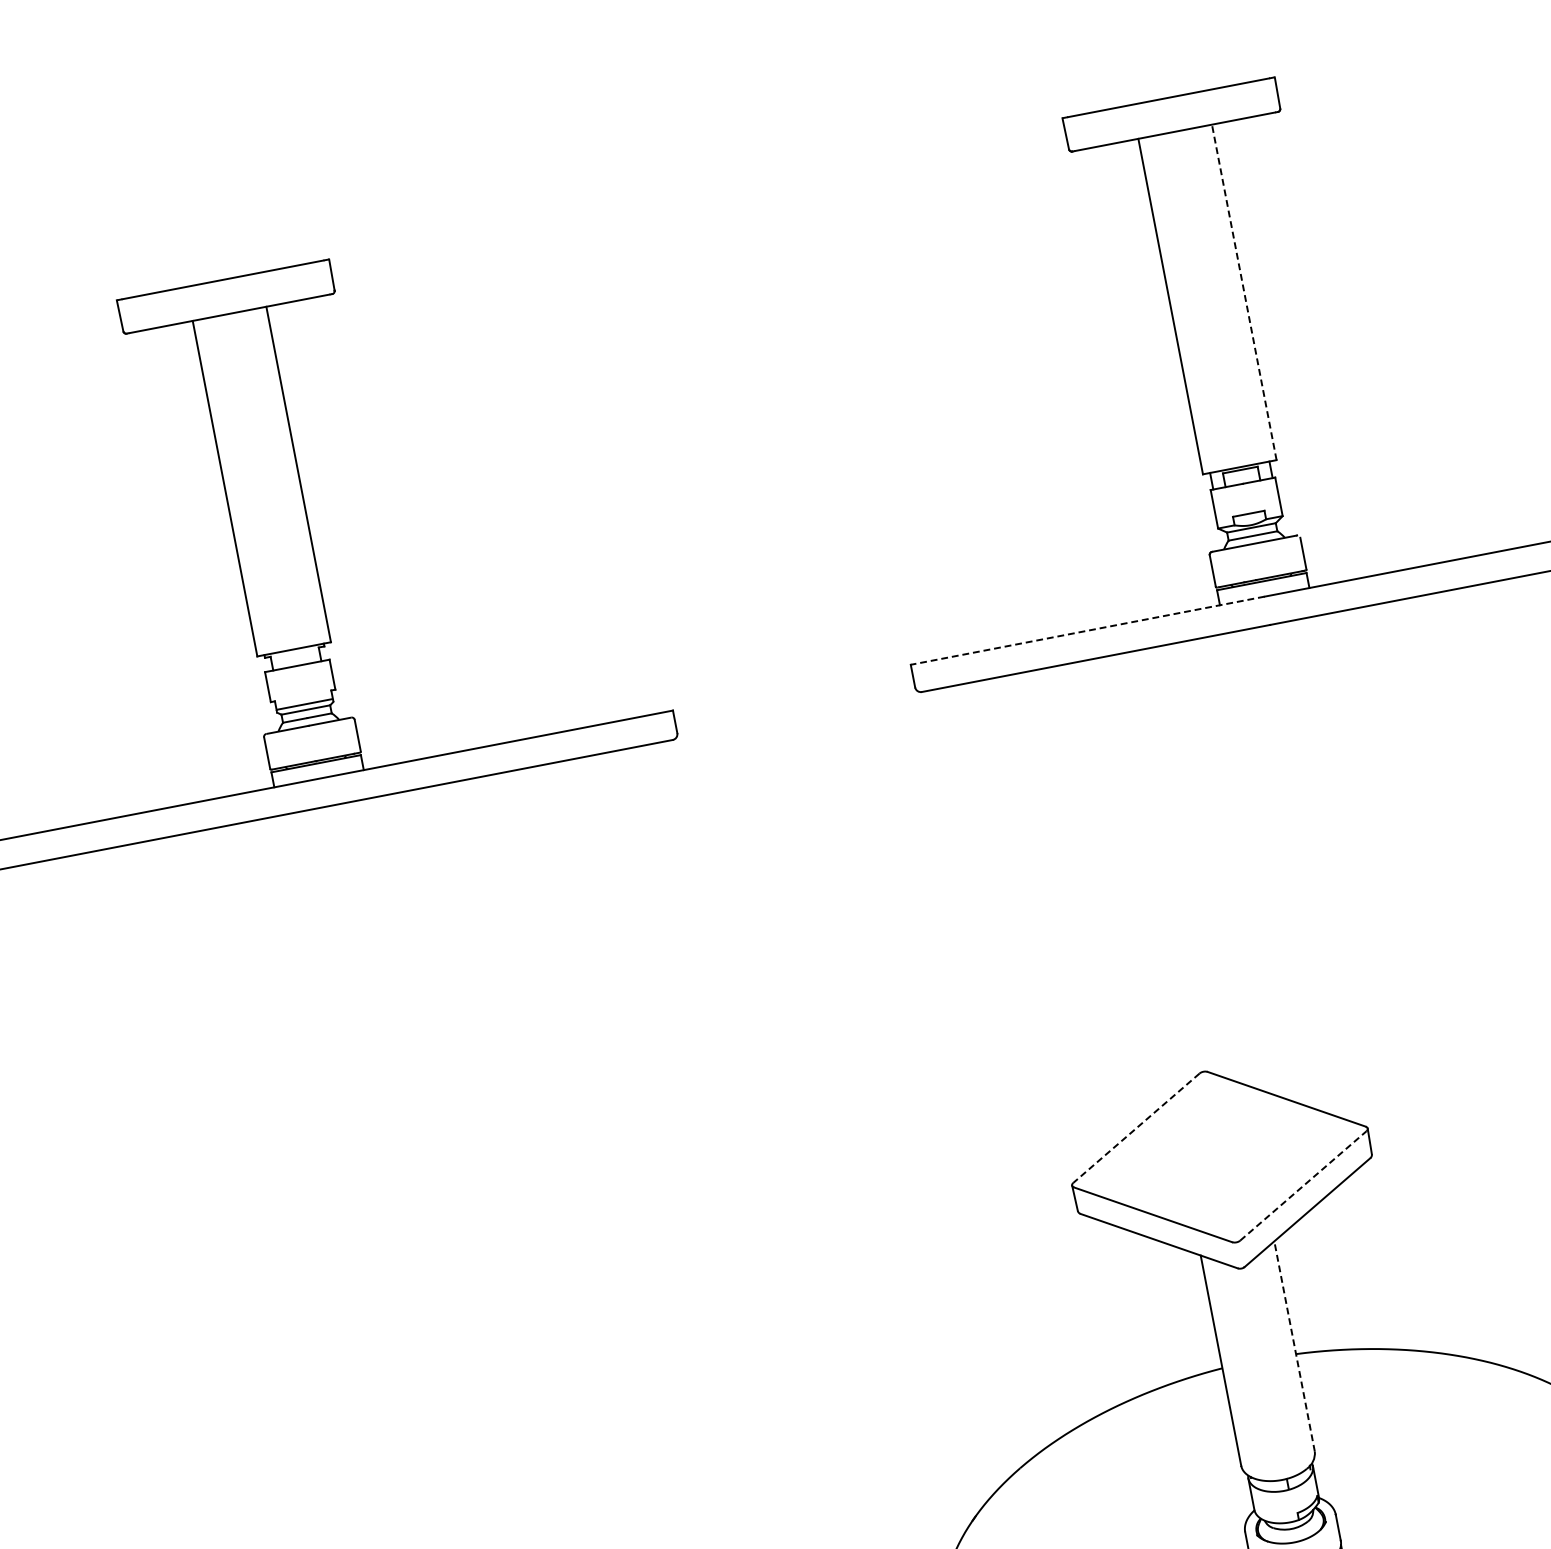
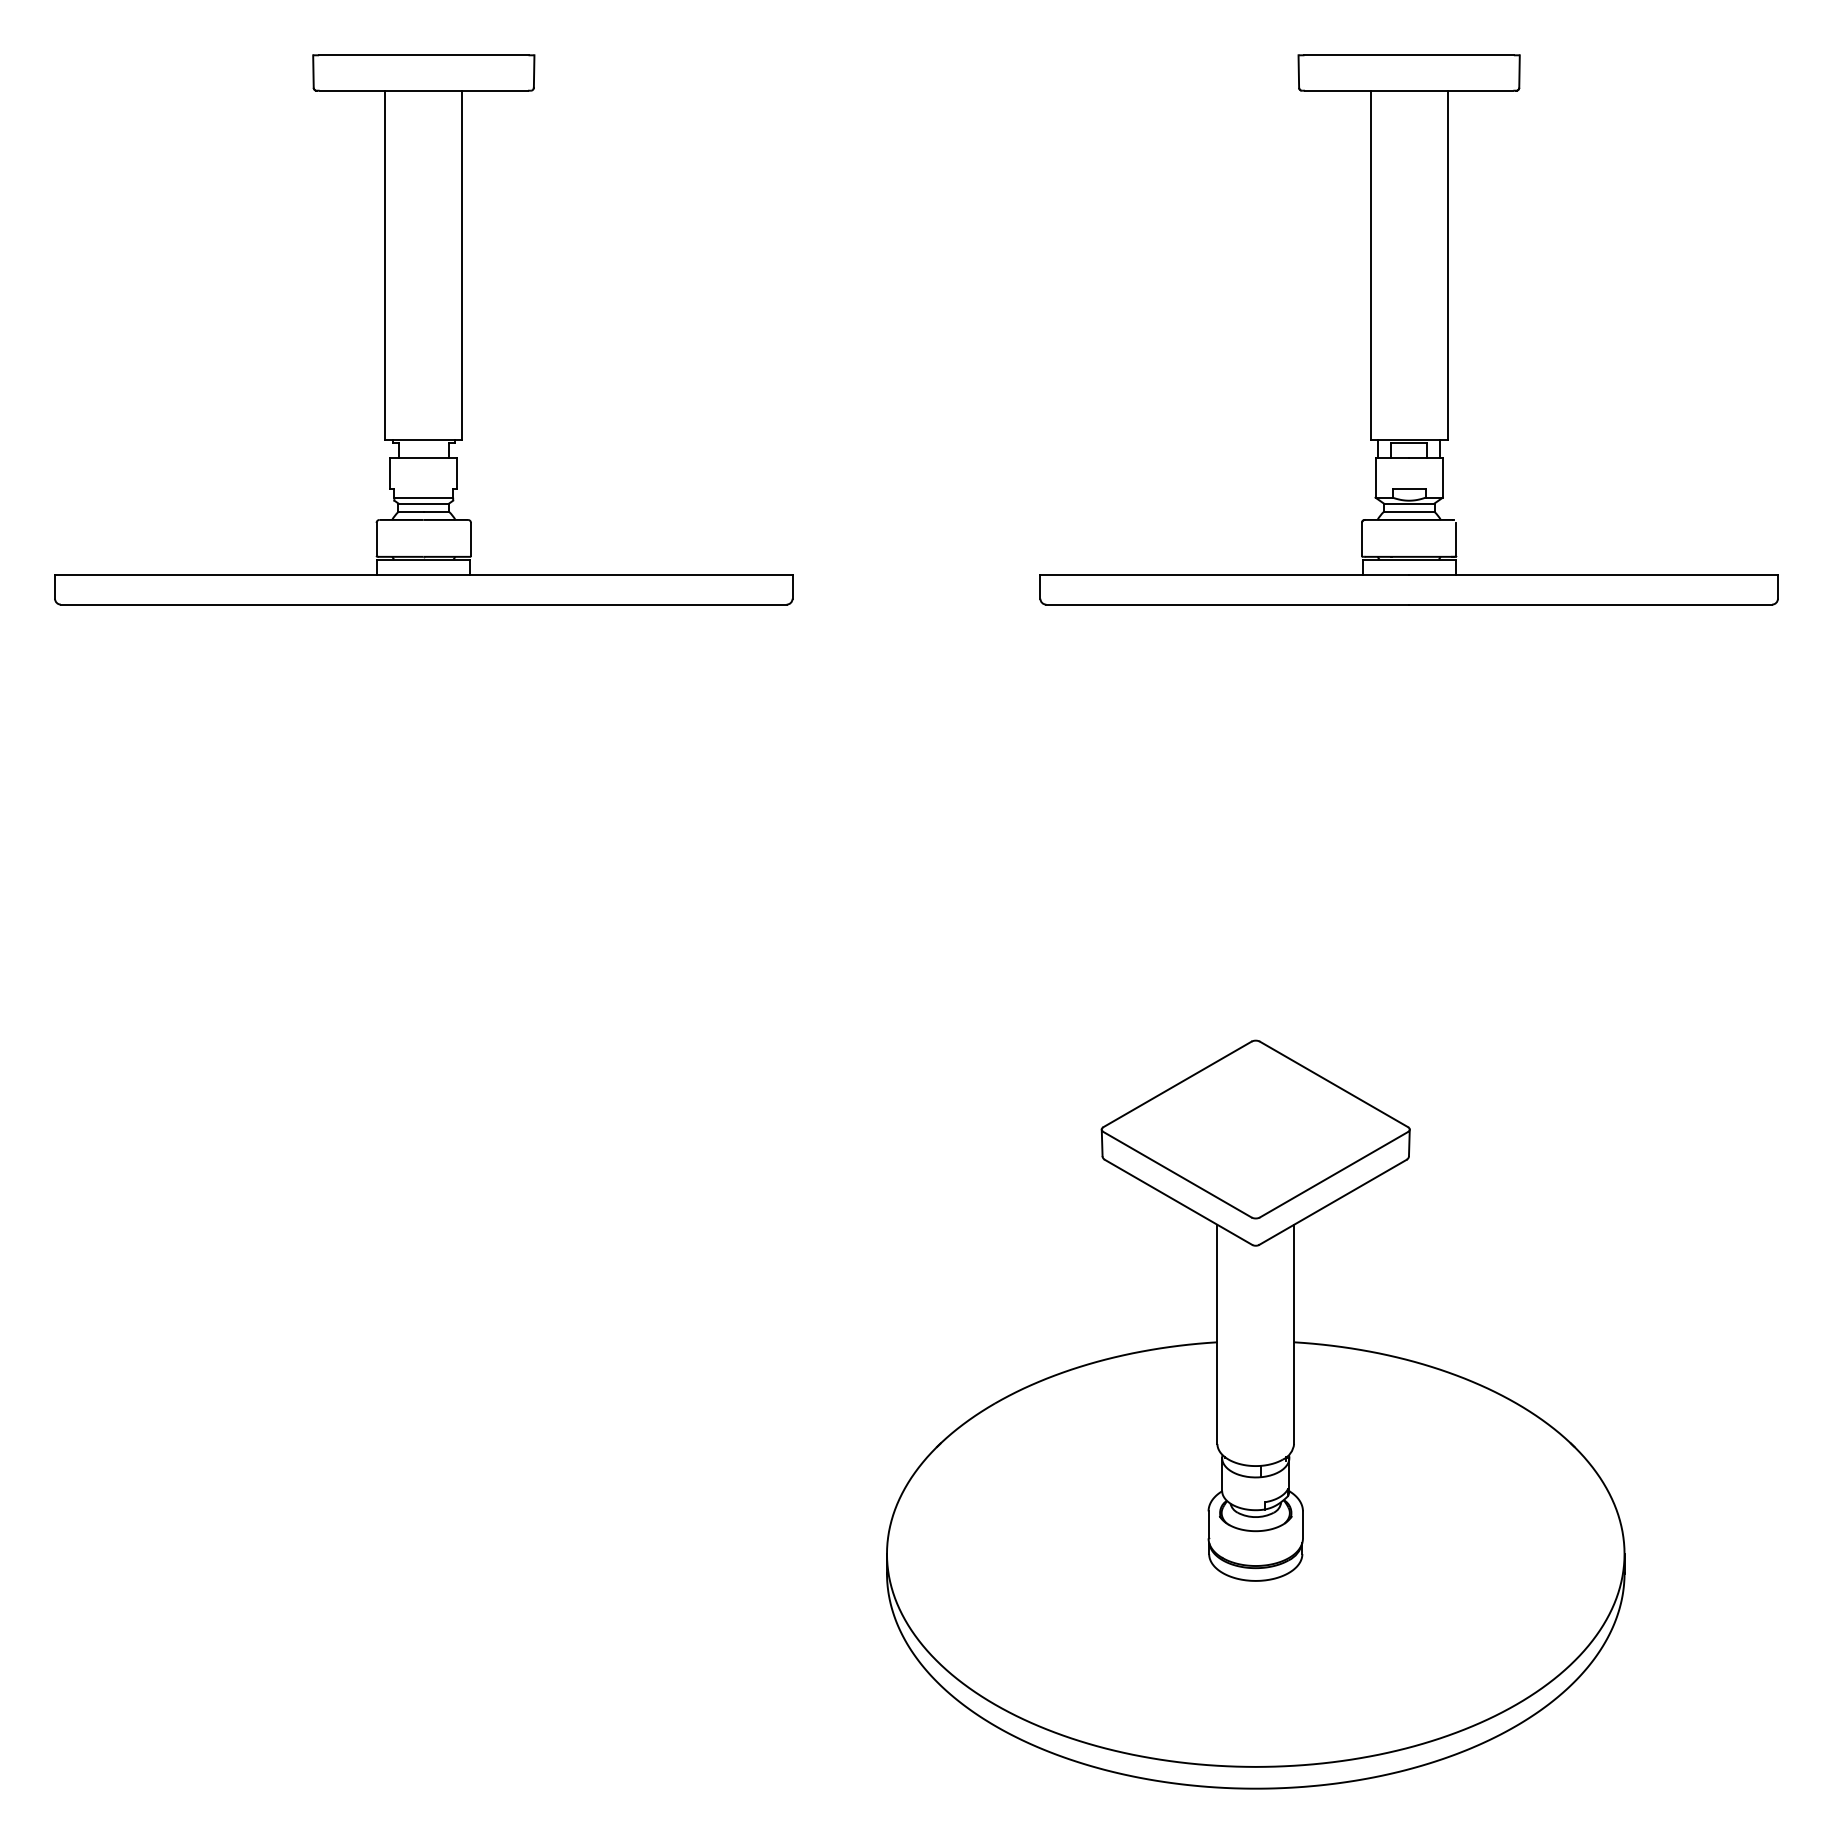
line: (1244, 292) -> (1447, 265), dashed -> solid
line: (1087, 631) -> (1224, 575), dashed -> solid
line: (1136, 1128) -> (1177, 1084), dashed -> solid
line: (1302, 1185) -> (1333, 1174), dashed -> solid
line: (1294, 1346) -> (1294, 1334), dashed -> solid

